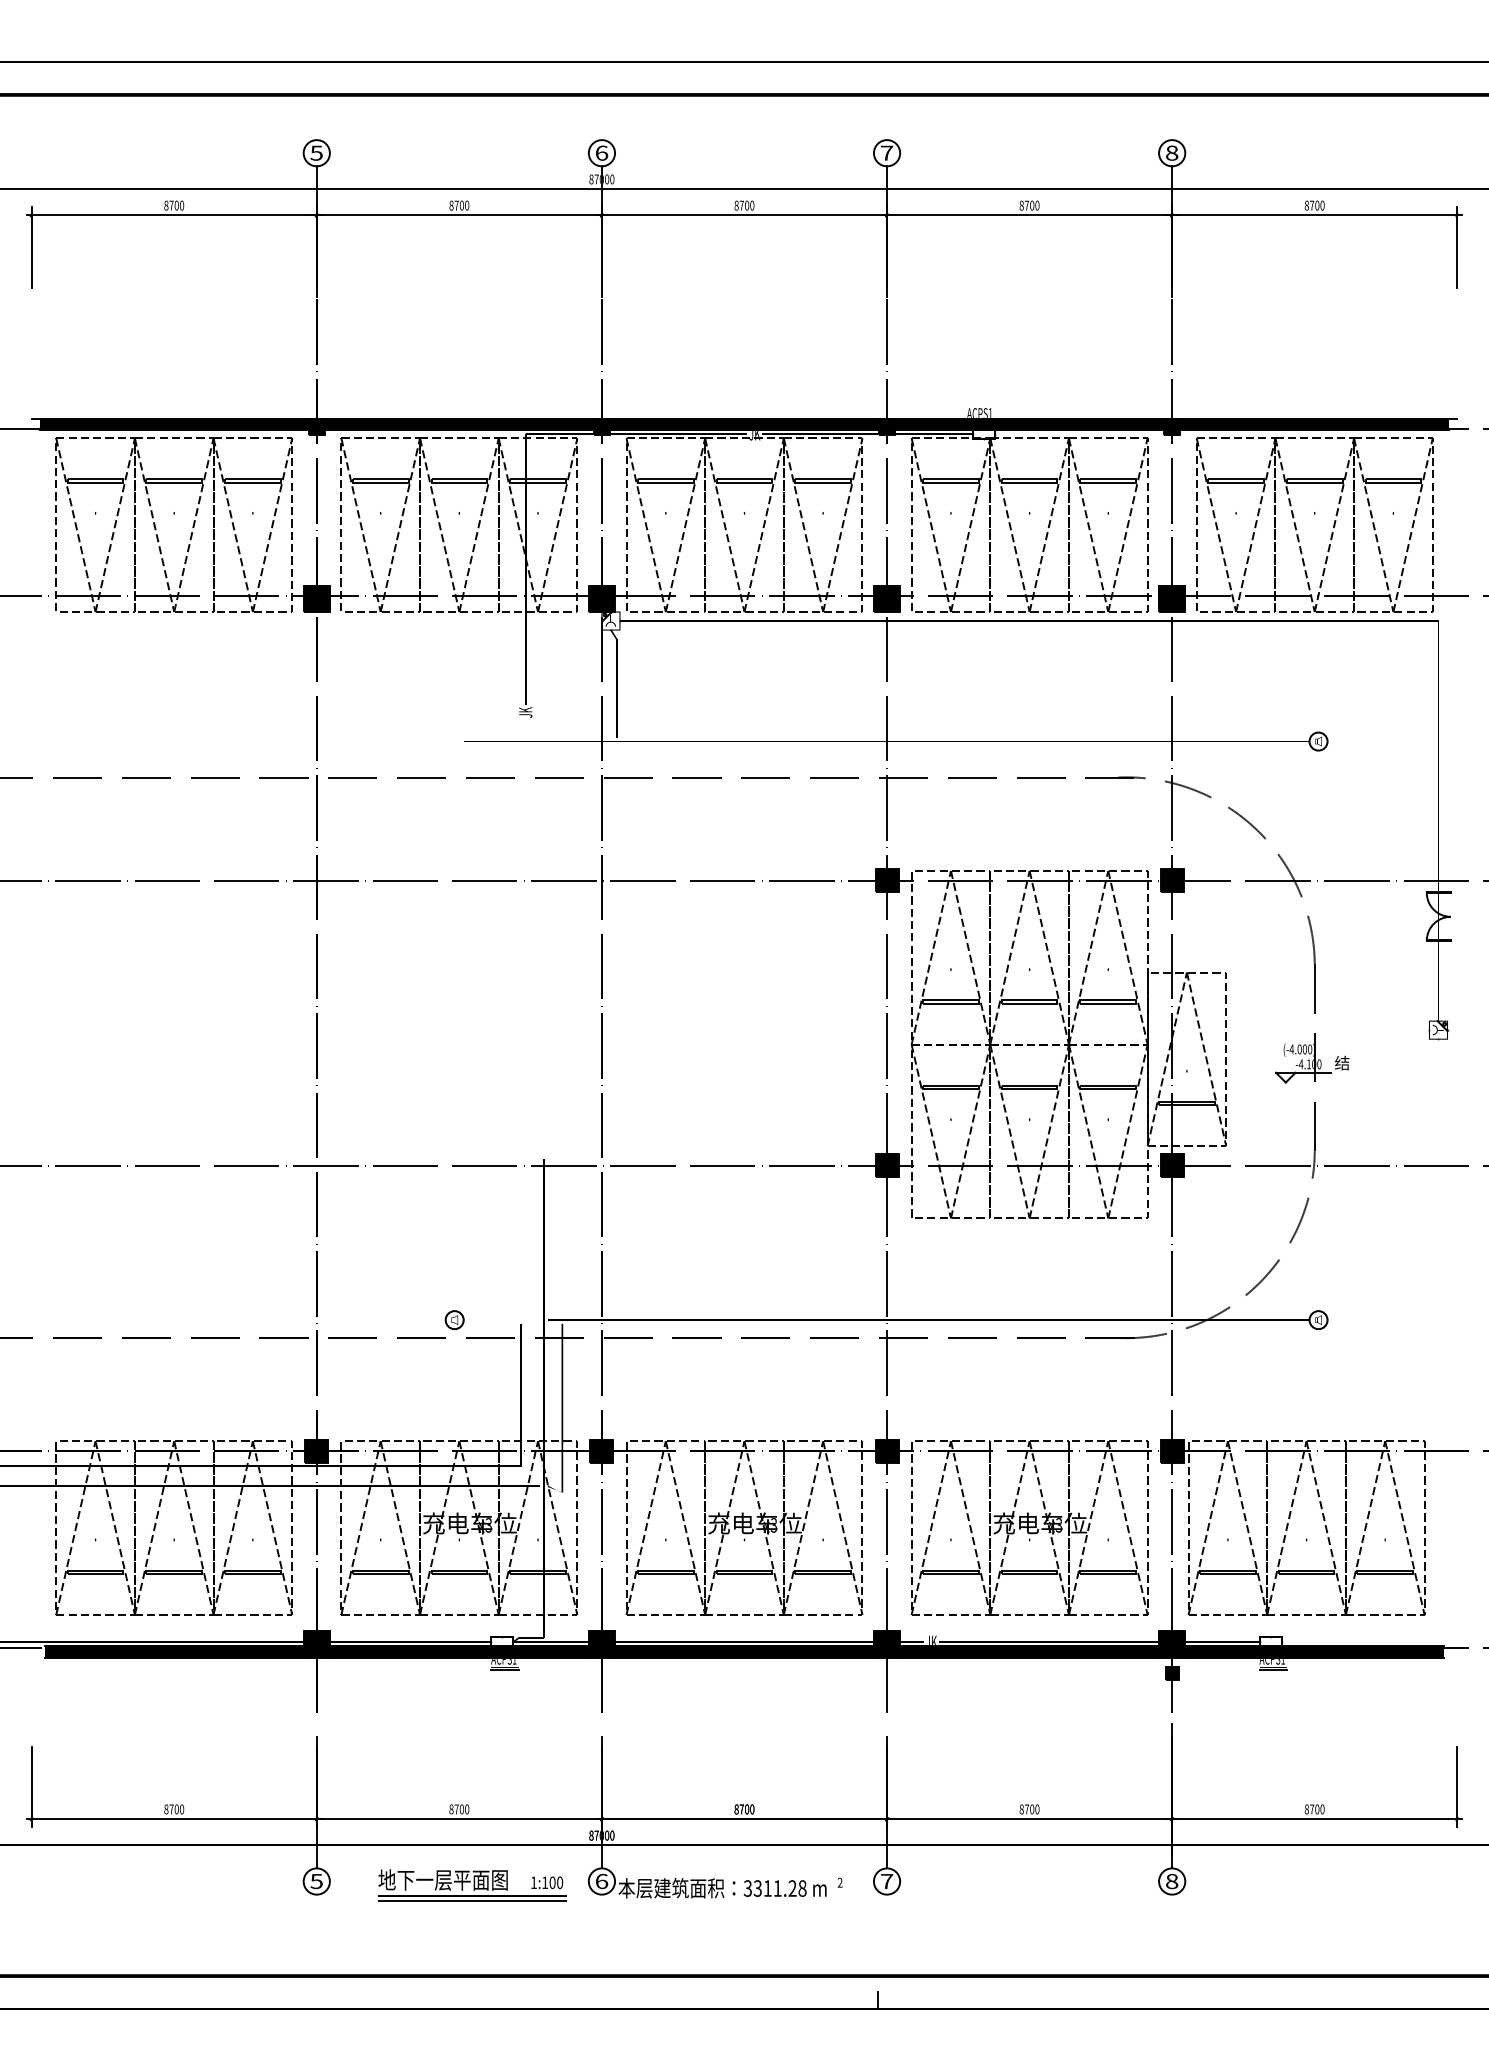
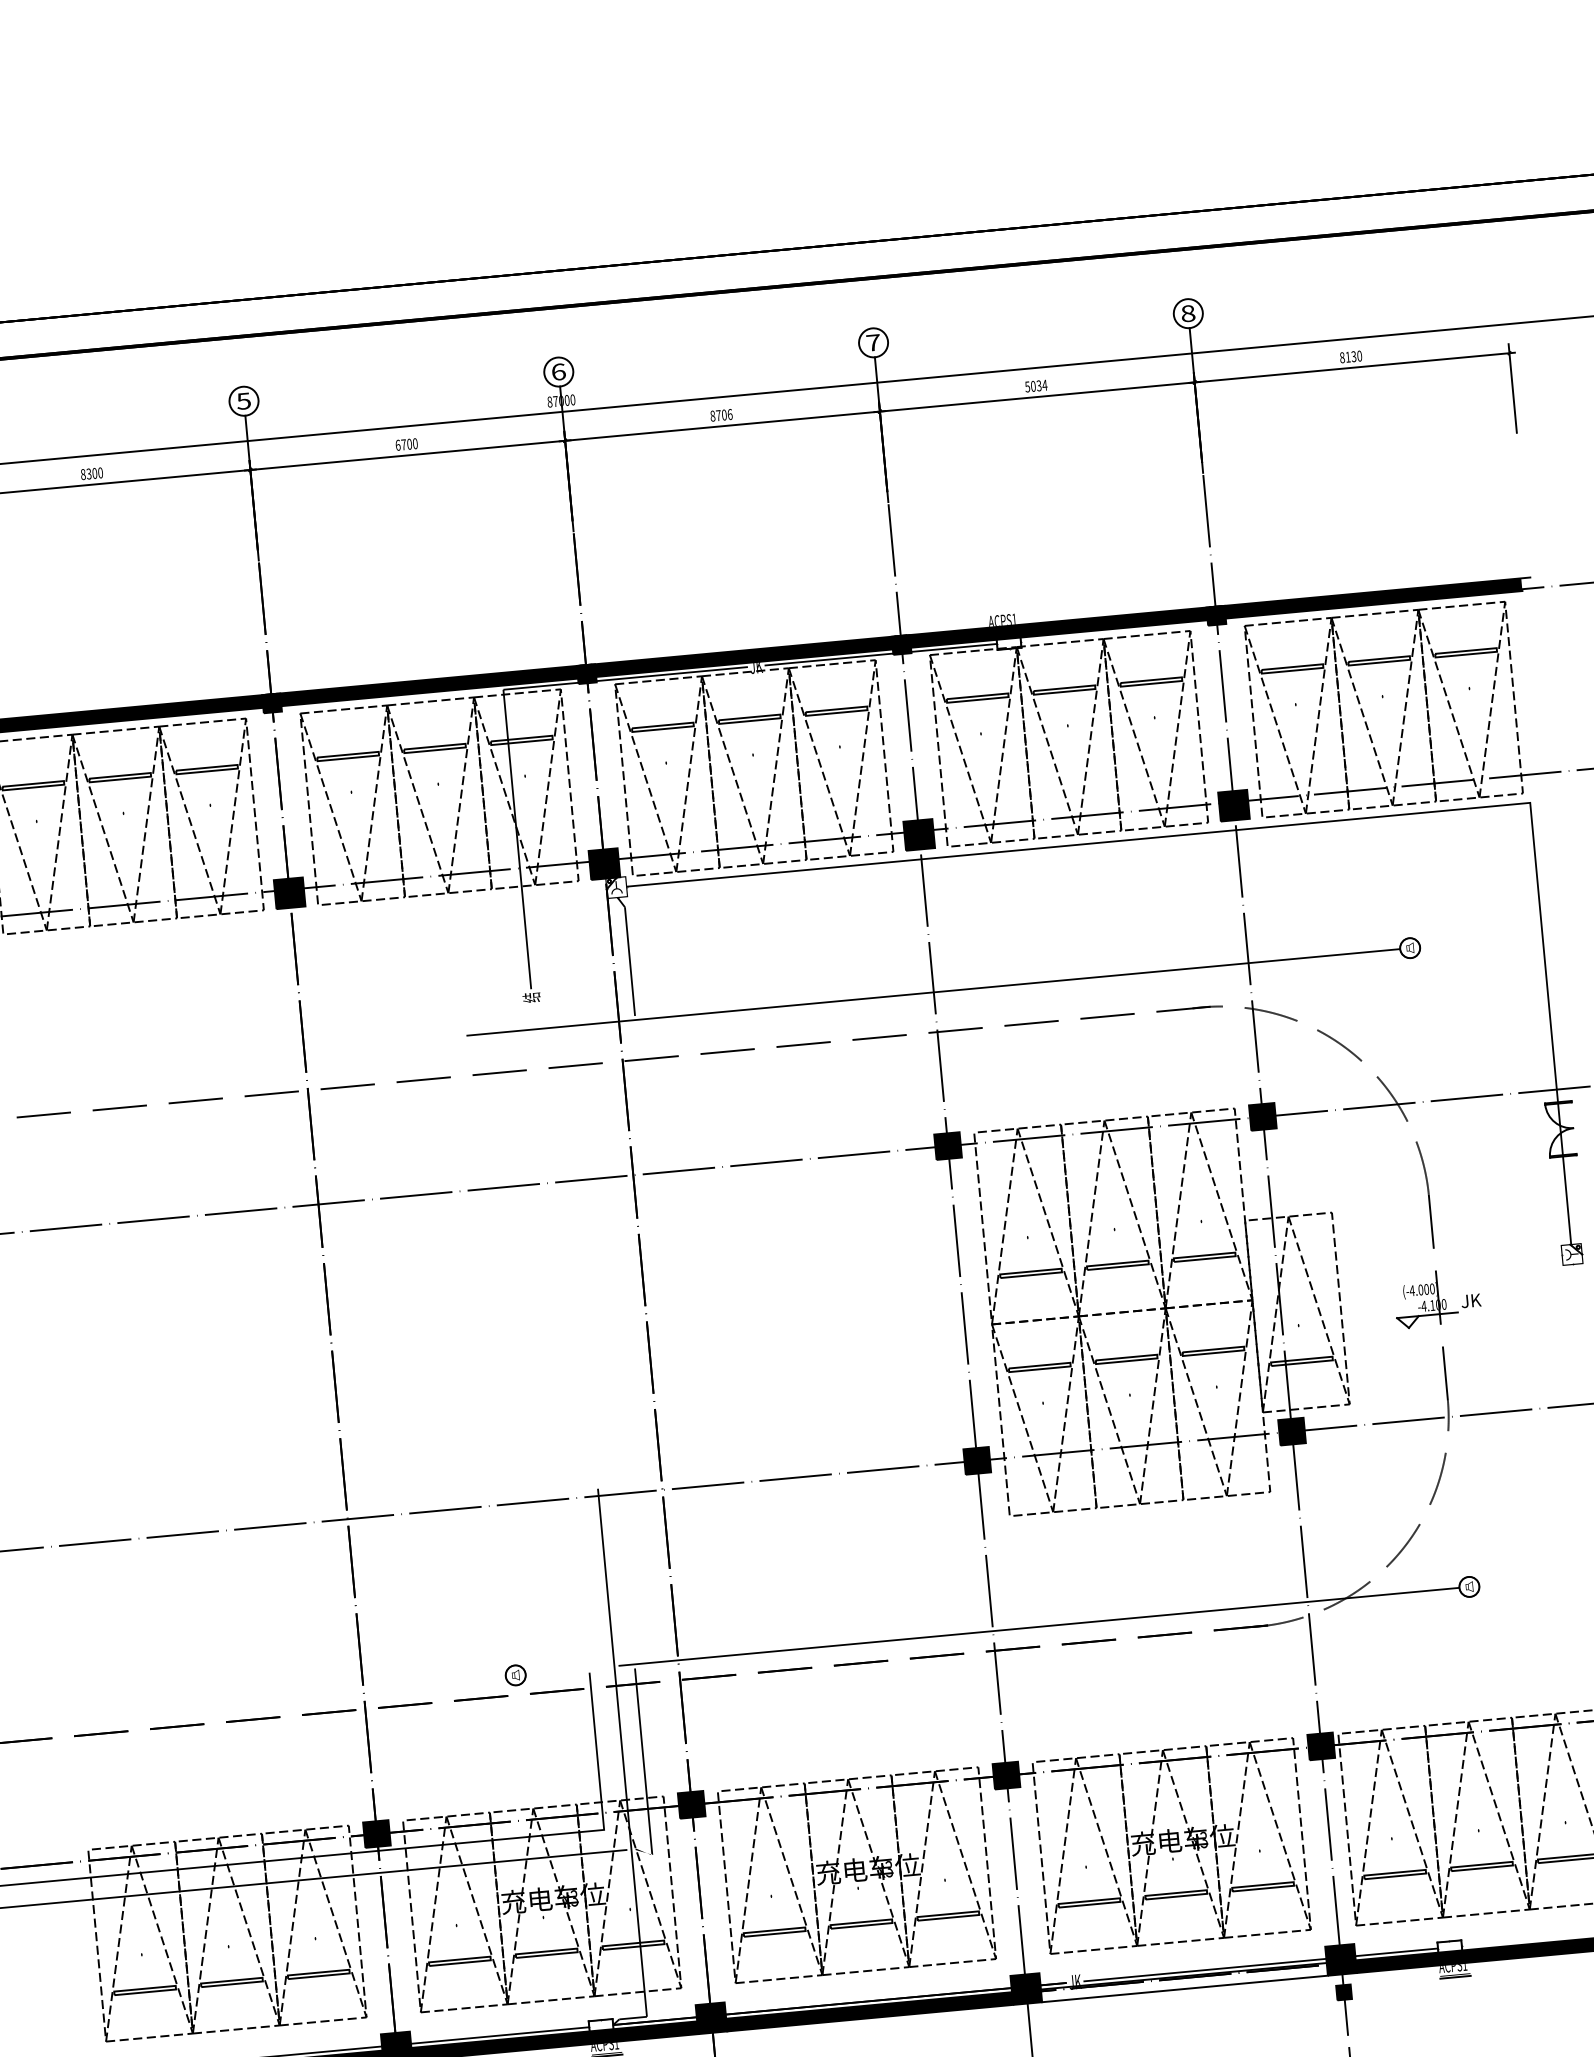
text: (171, 205) -> (88, 473), 8700 -> 8300
text: (451, 205) -> (398, 445), 8700 -> 6700
text: (752, 205) -> (730, 414), 8700 -> 8706
text: (1029, 205) -> (1036, 385), 8700 -> 5034
text: (1314, 205) -> (1350, 356), 8700 -> 8130
text: (525, 712) -> (531, 997), JK -> 结
text: (1343, 1062) -> (1470, 1299), 结 -> JK
fill: (1029, 1651) -> (1184, 1982), removed

